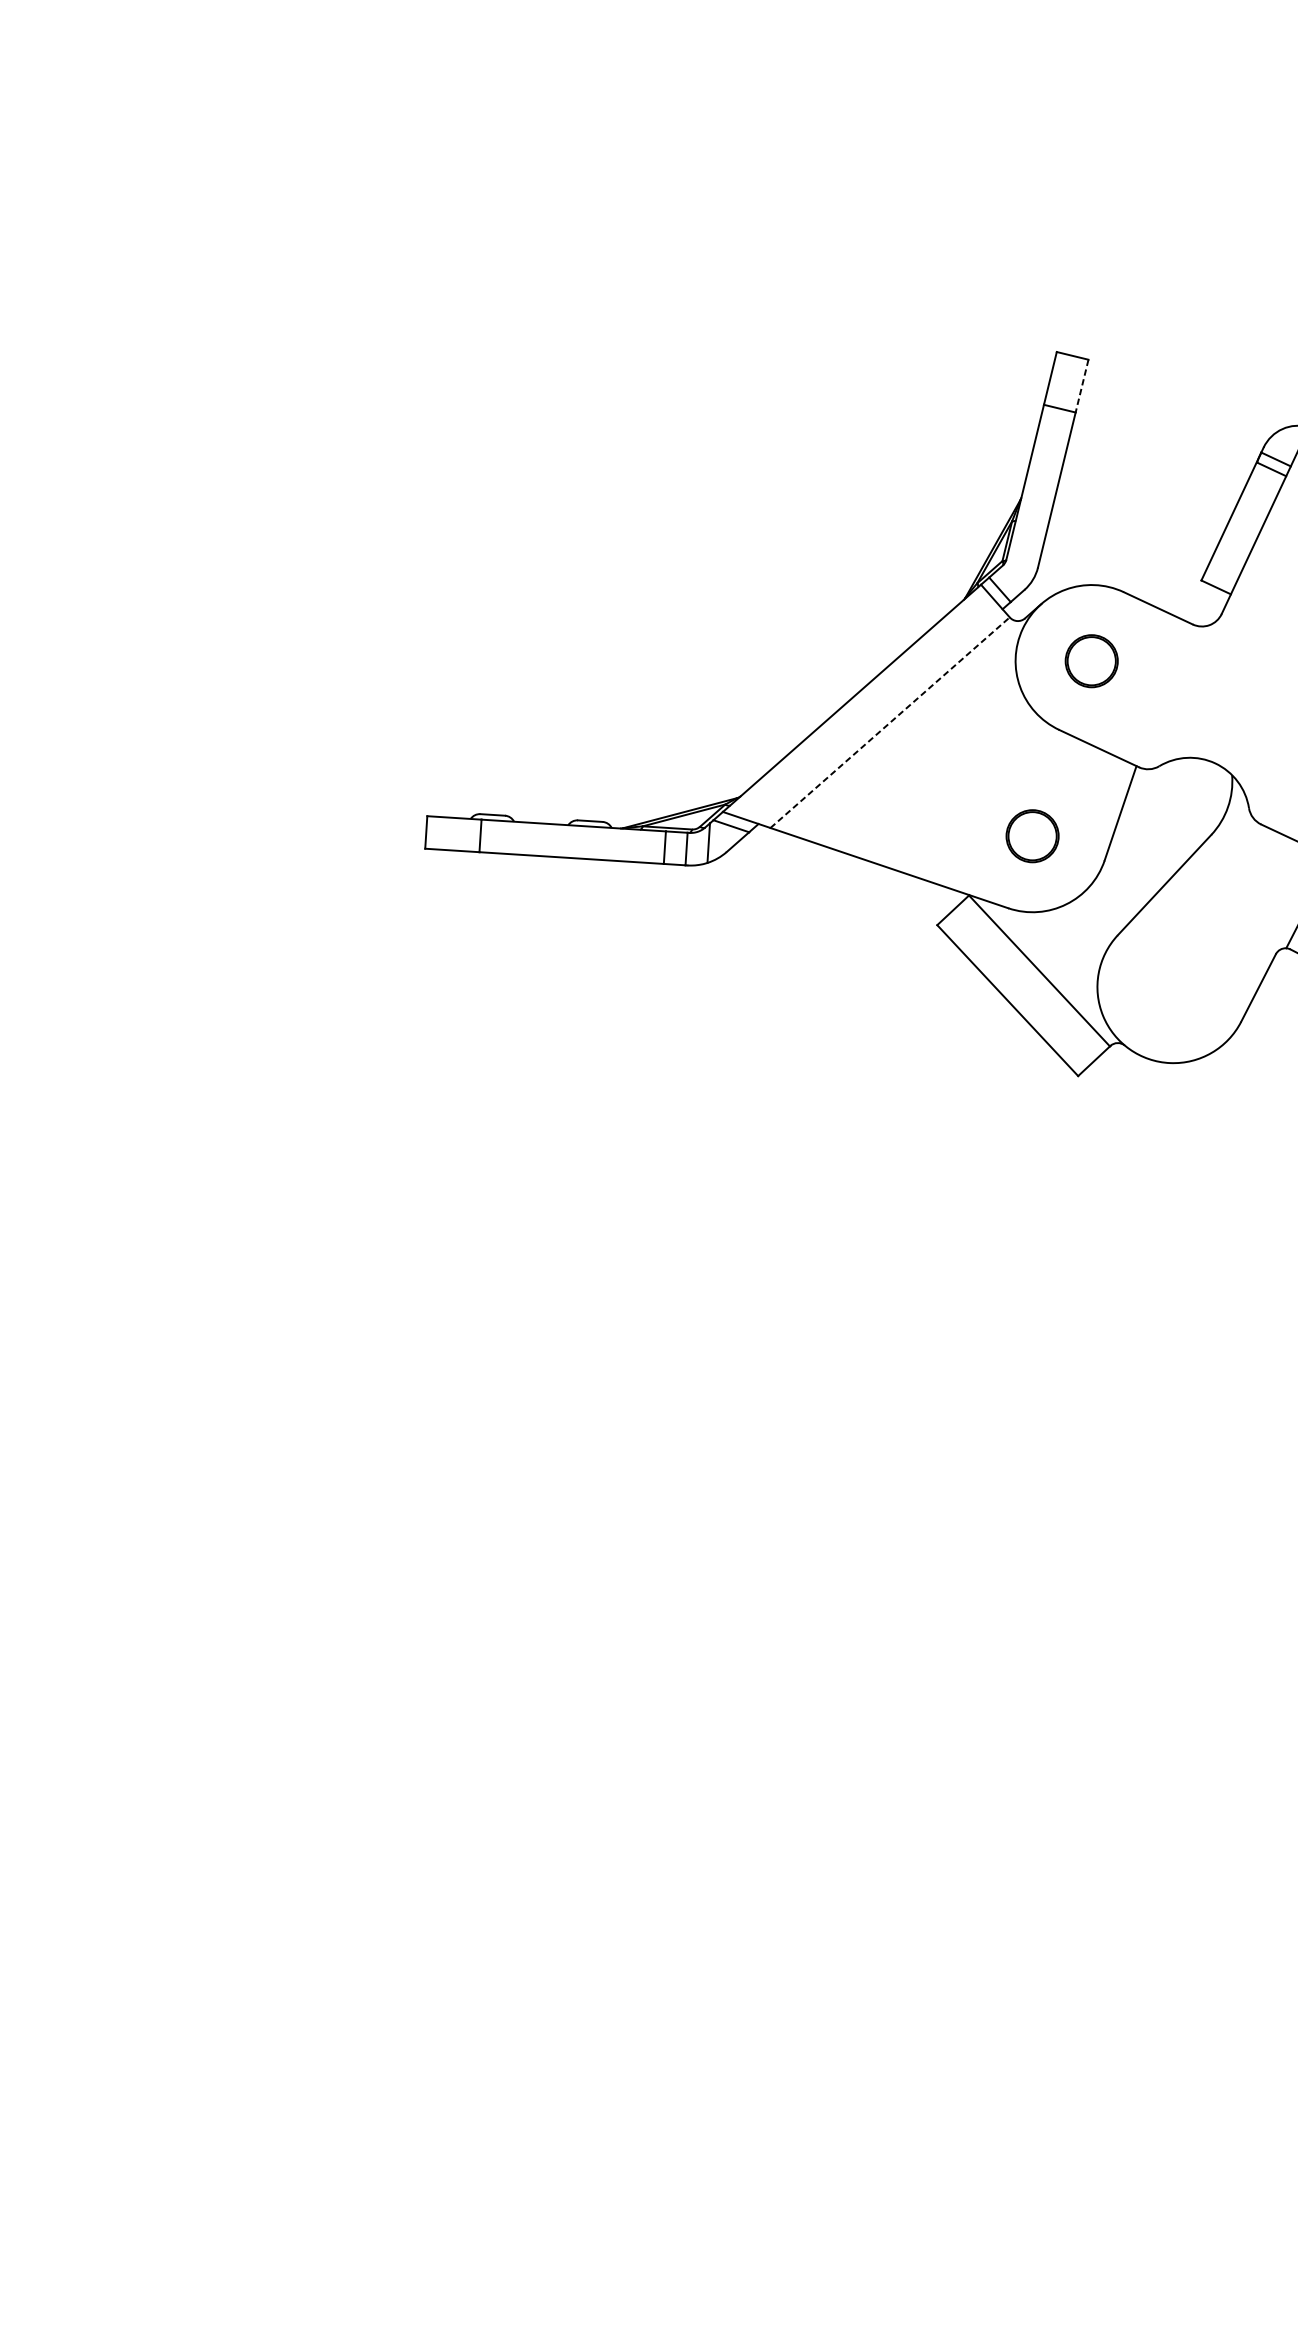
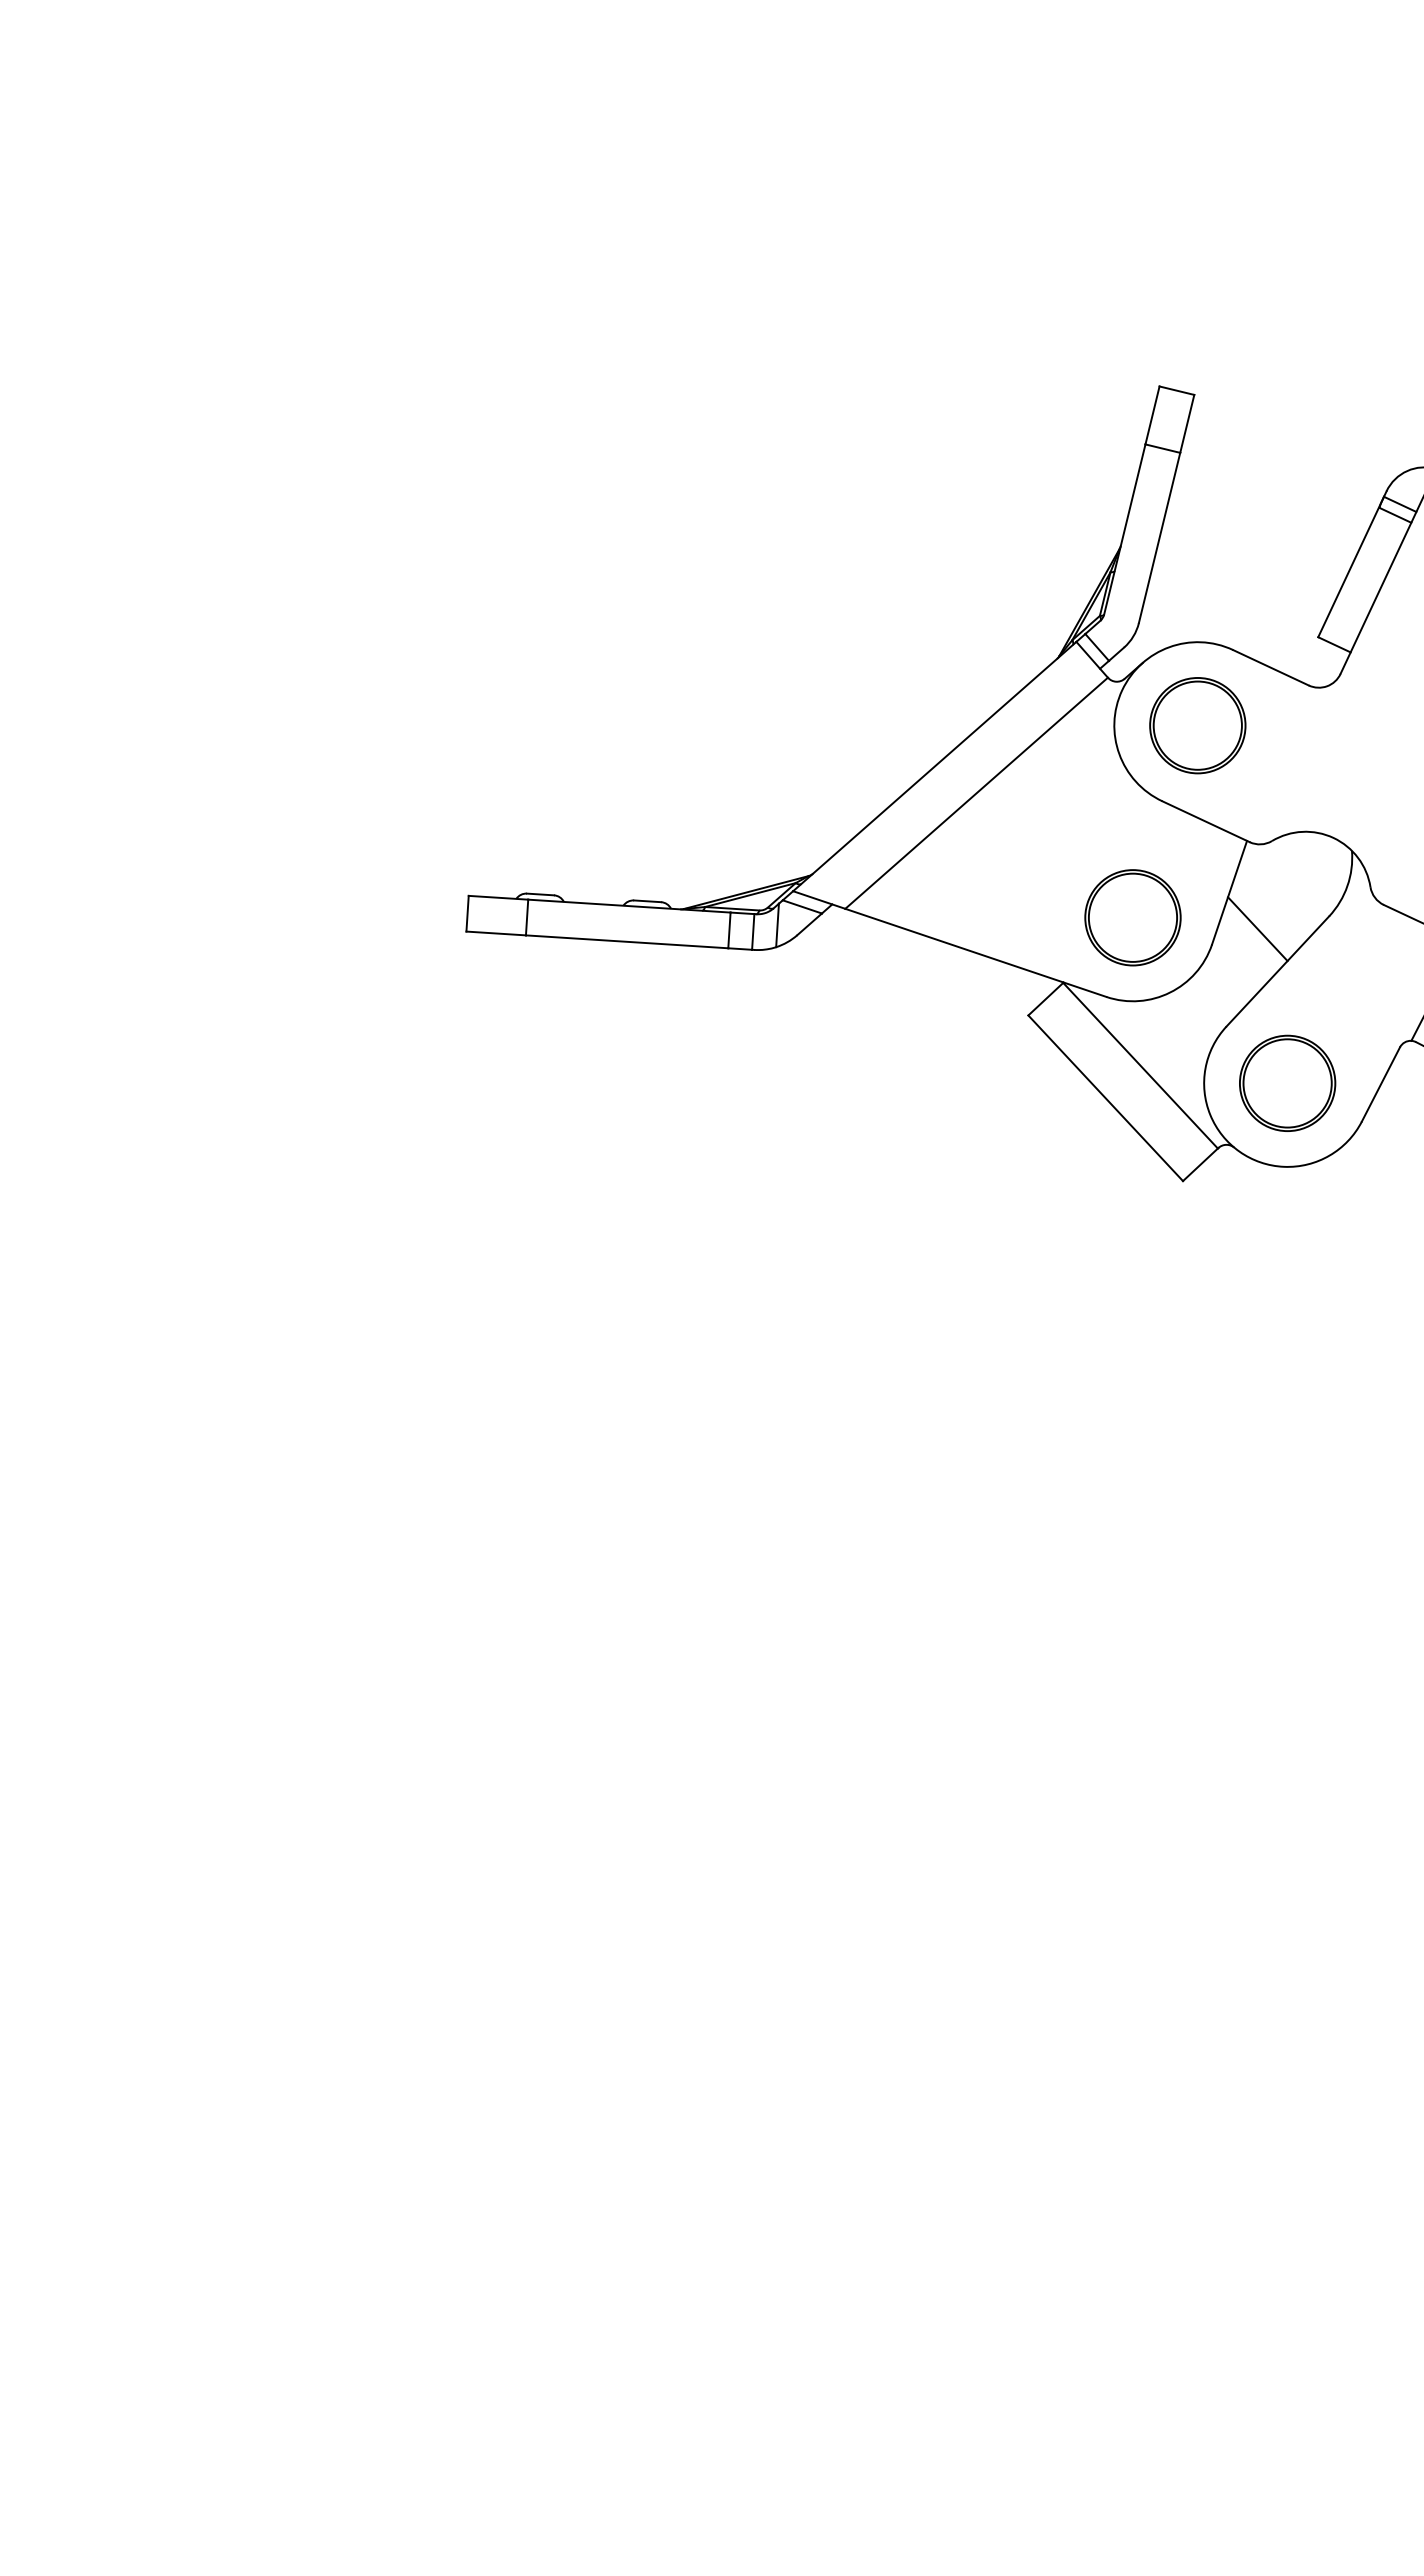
line: (1082, 385) -> (1187, 423), dashed -> solid
part: (1091, 660) -> (1197, 725), size x1.67
line: (890, 722) -> (976, 793), dashed -> solid
part: (1032, 835) -> (1132, 917), size x1.67
line: (1146, 846) -> (1257, 929), added
part: (1173, 986) -> (1287, 1082), added

